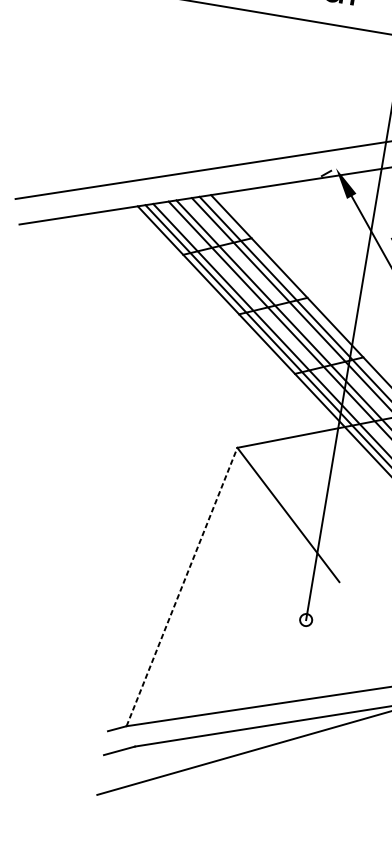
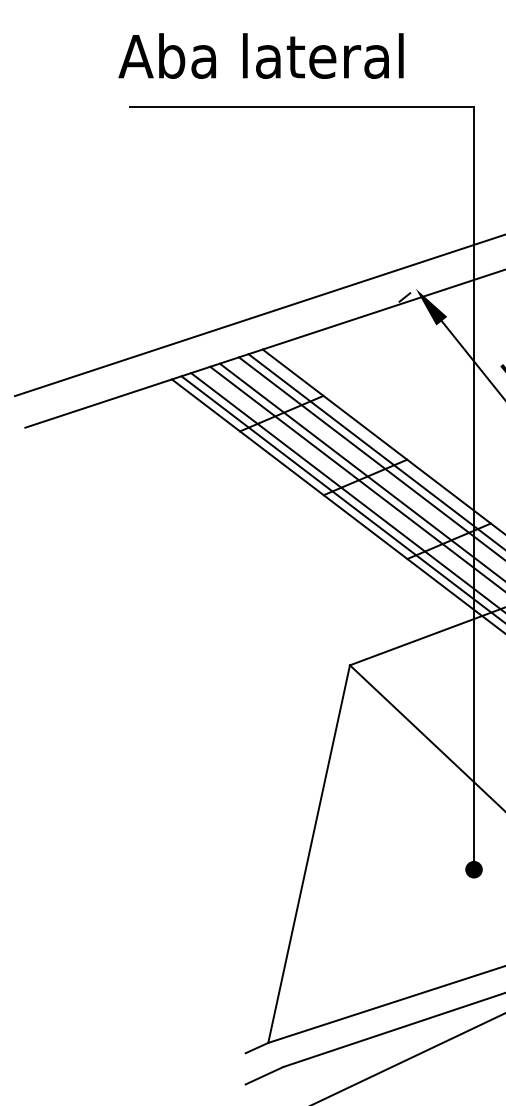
line: (182, 586) -> (309, 853), dashed -> solid
fill: (305, 619) -> (473, 869), added

